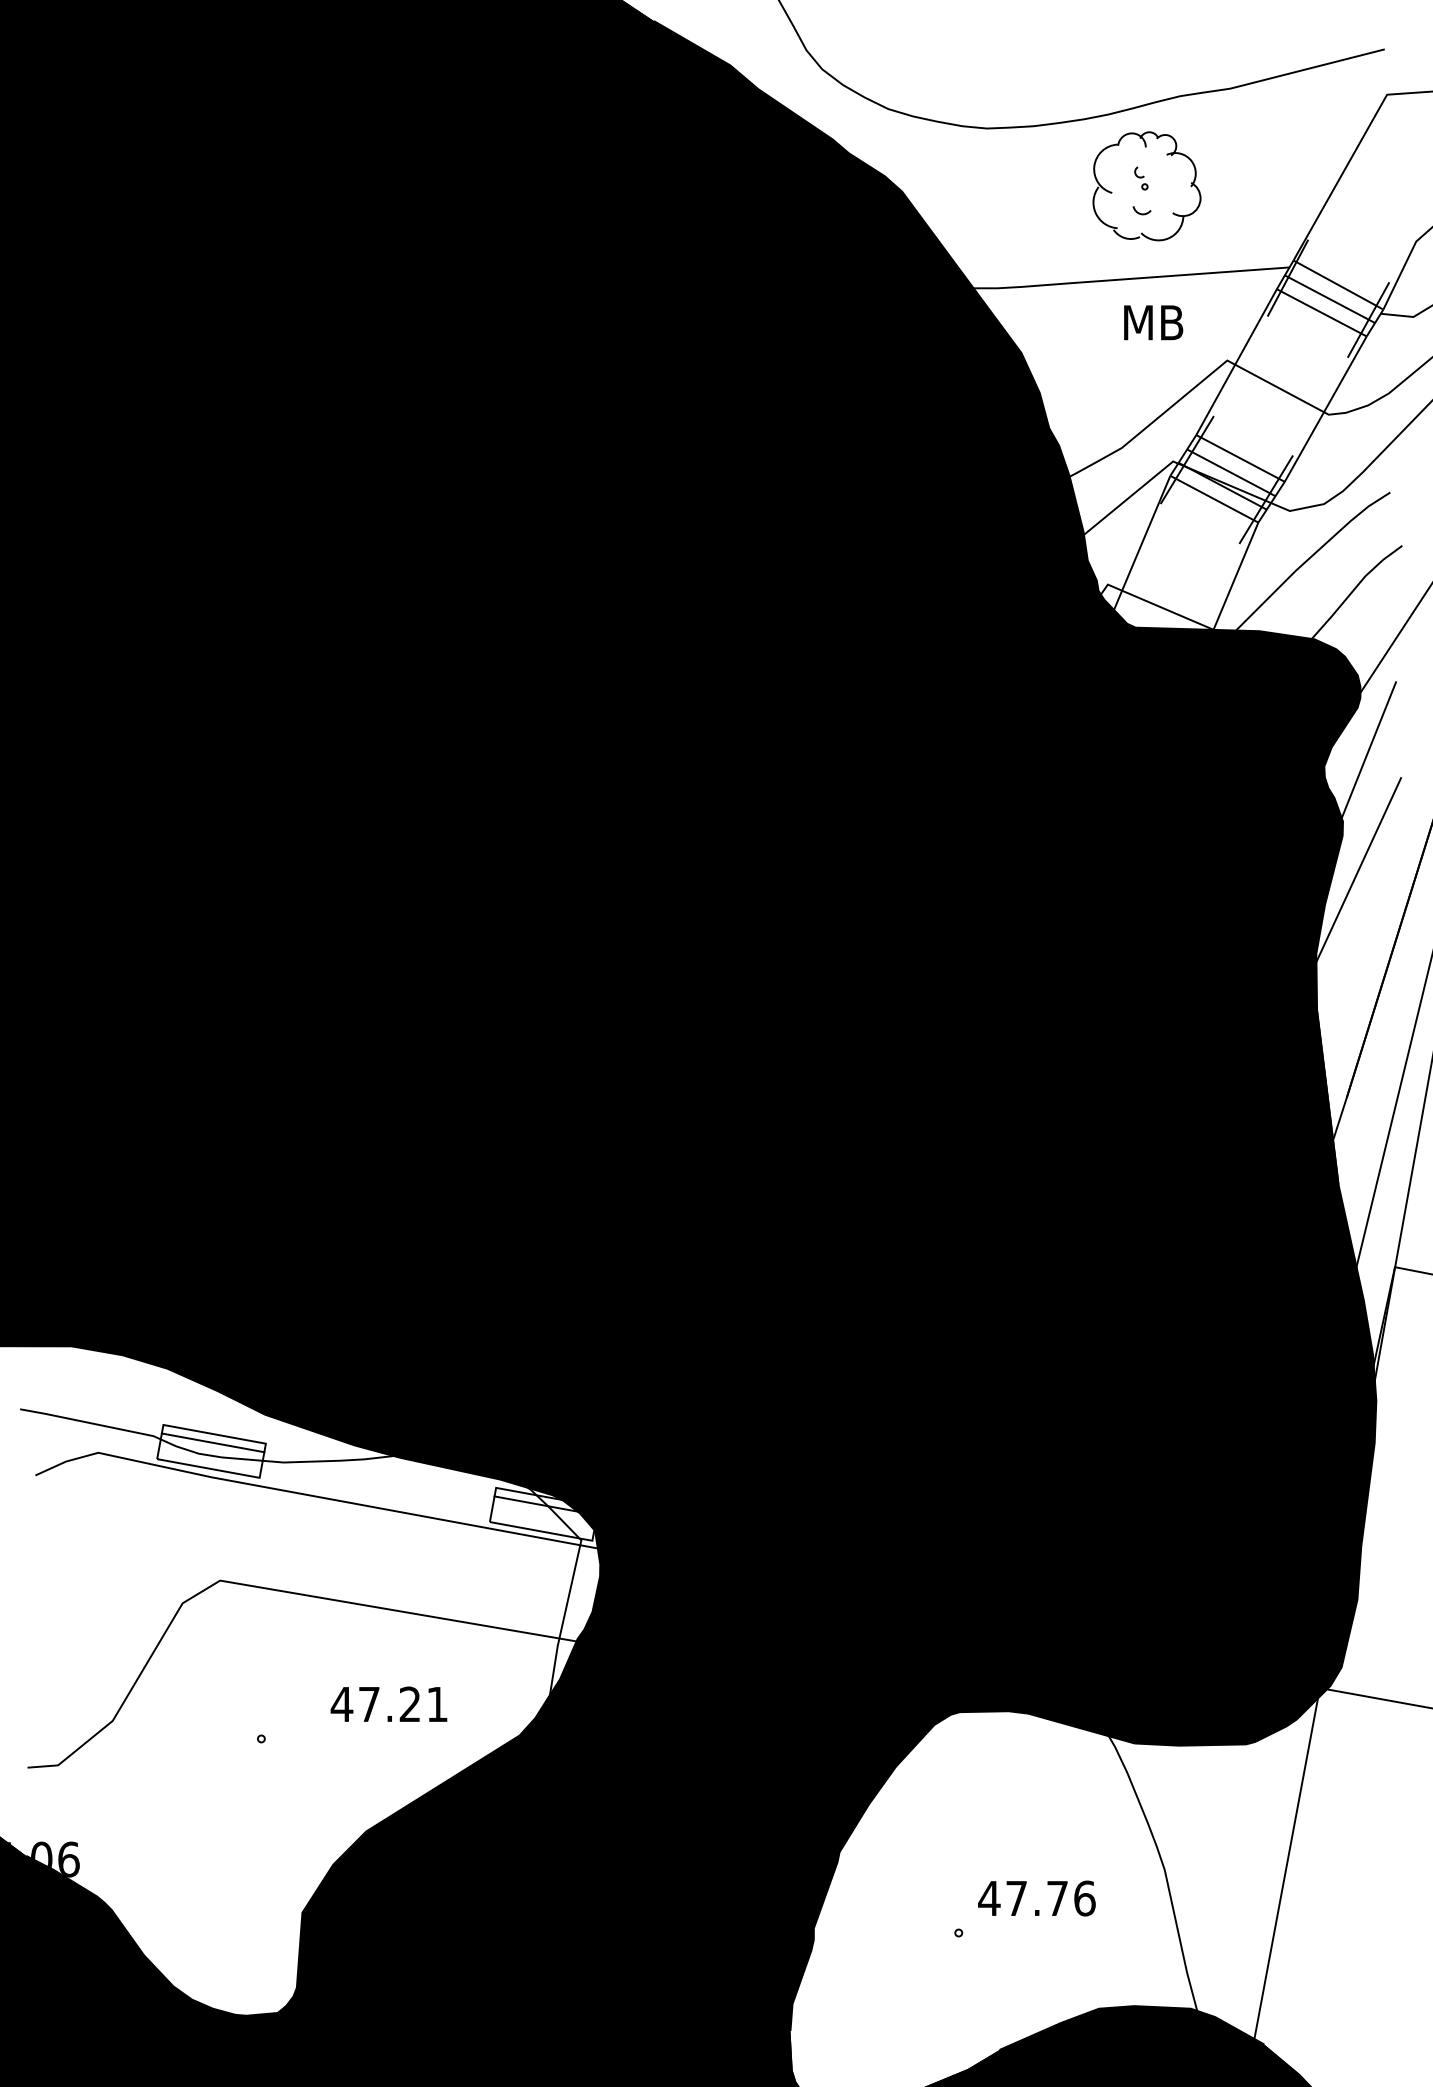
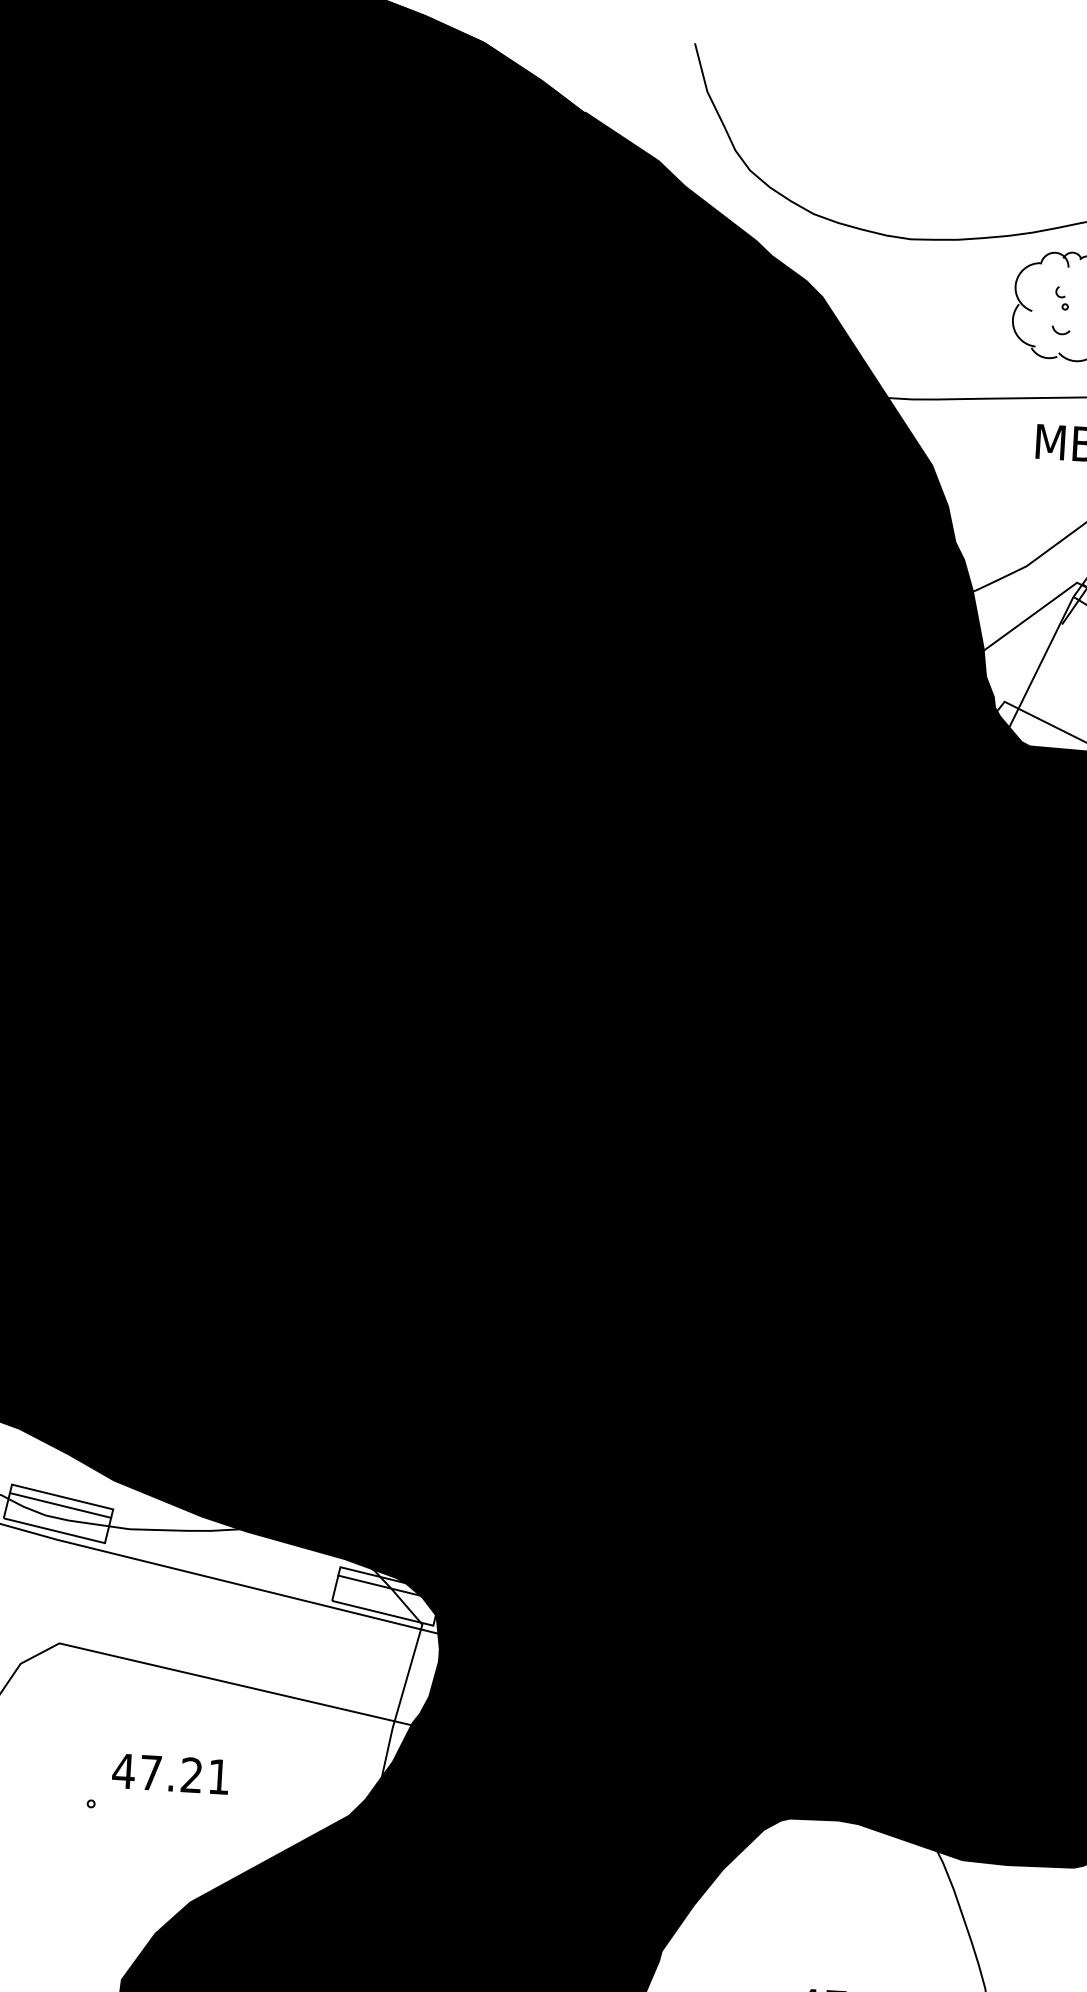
text: (388, 1703) -> (170, 1773), moved

